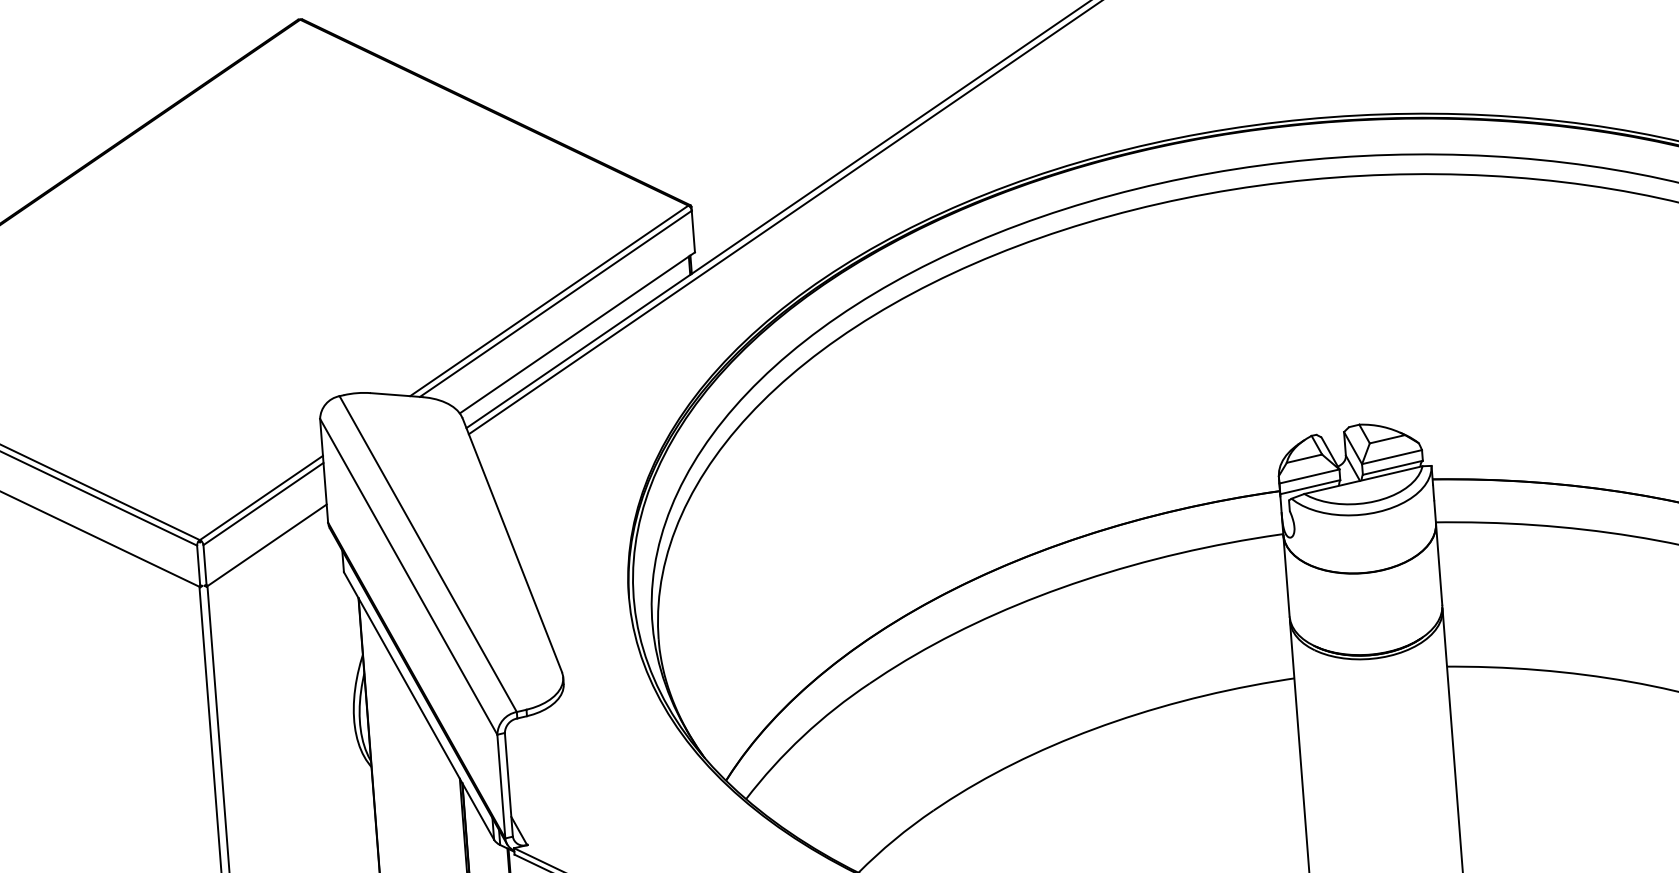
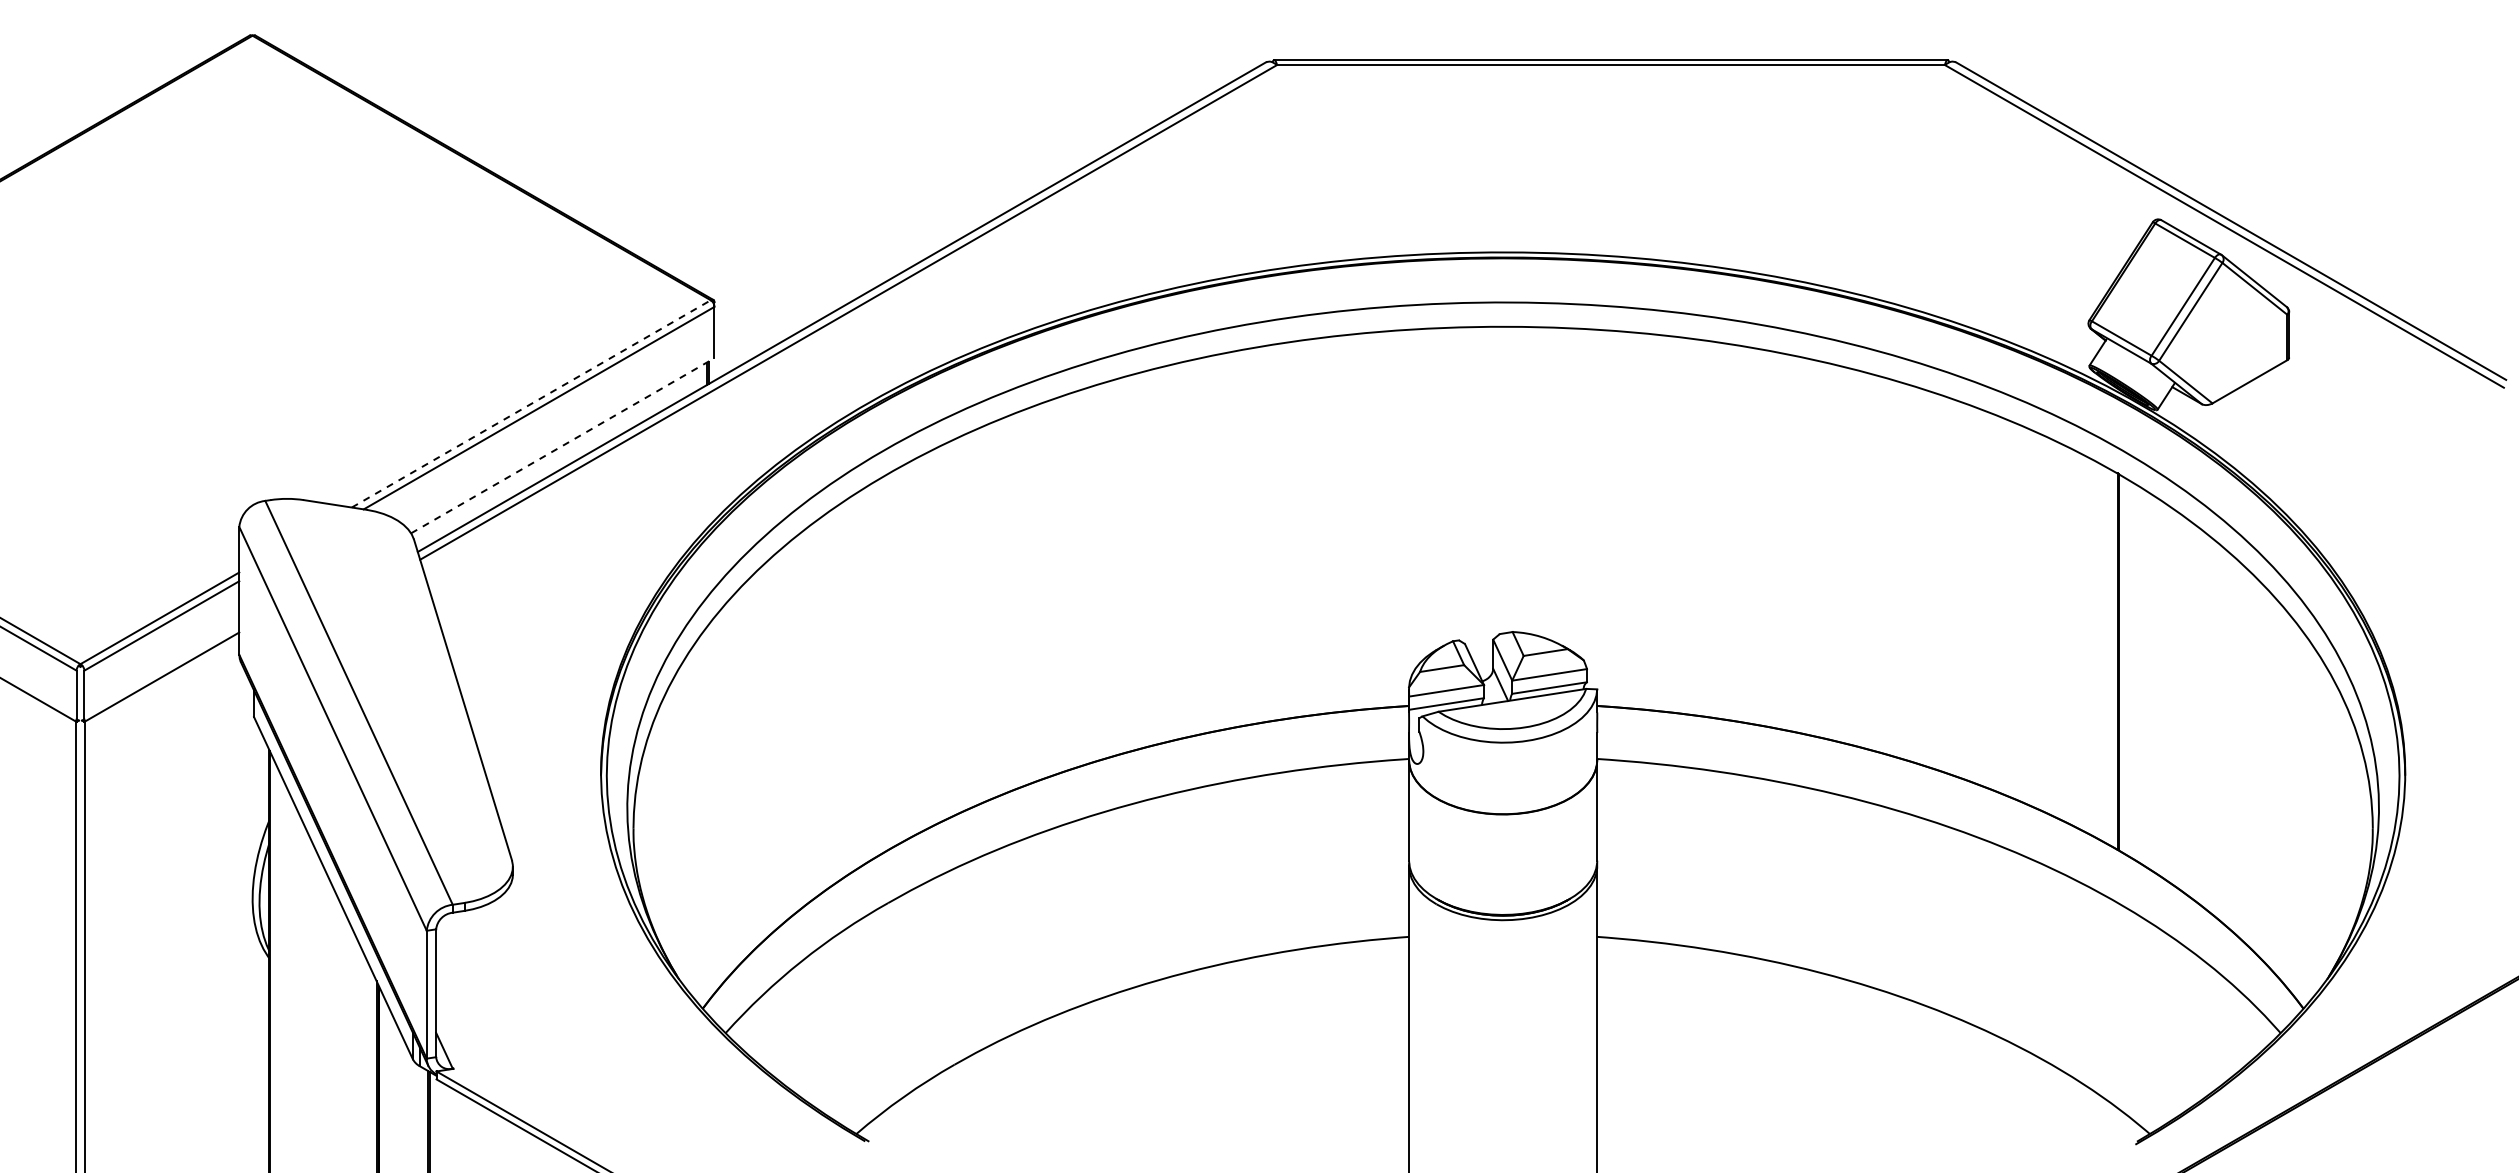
line: (549, 300) -> (531, 403), solid -> dashed
line: (577, 332) -> (563, 445), solid -> dashed

